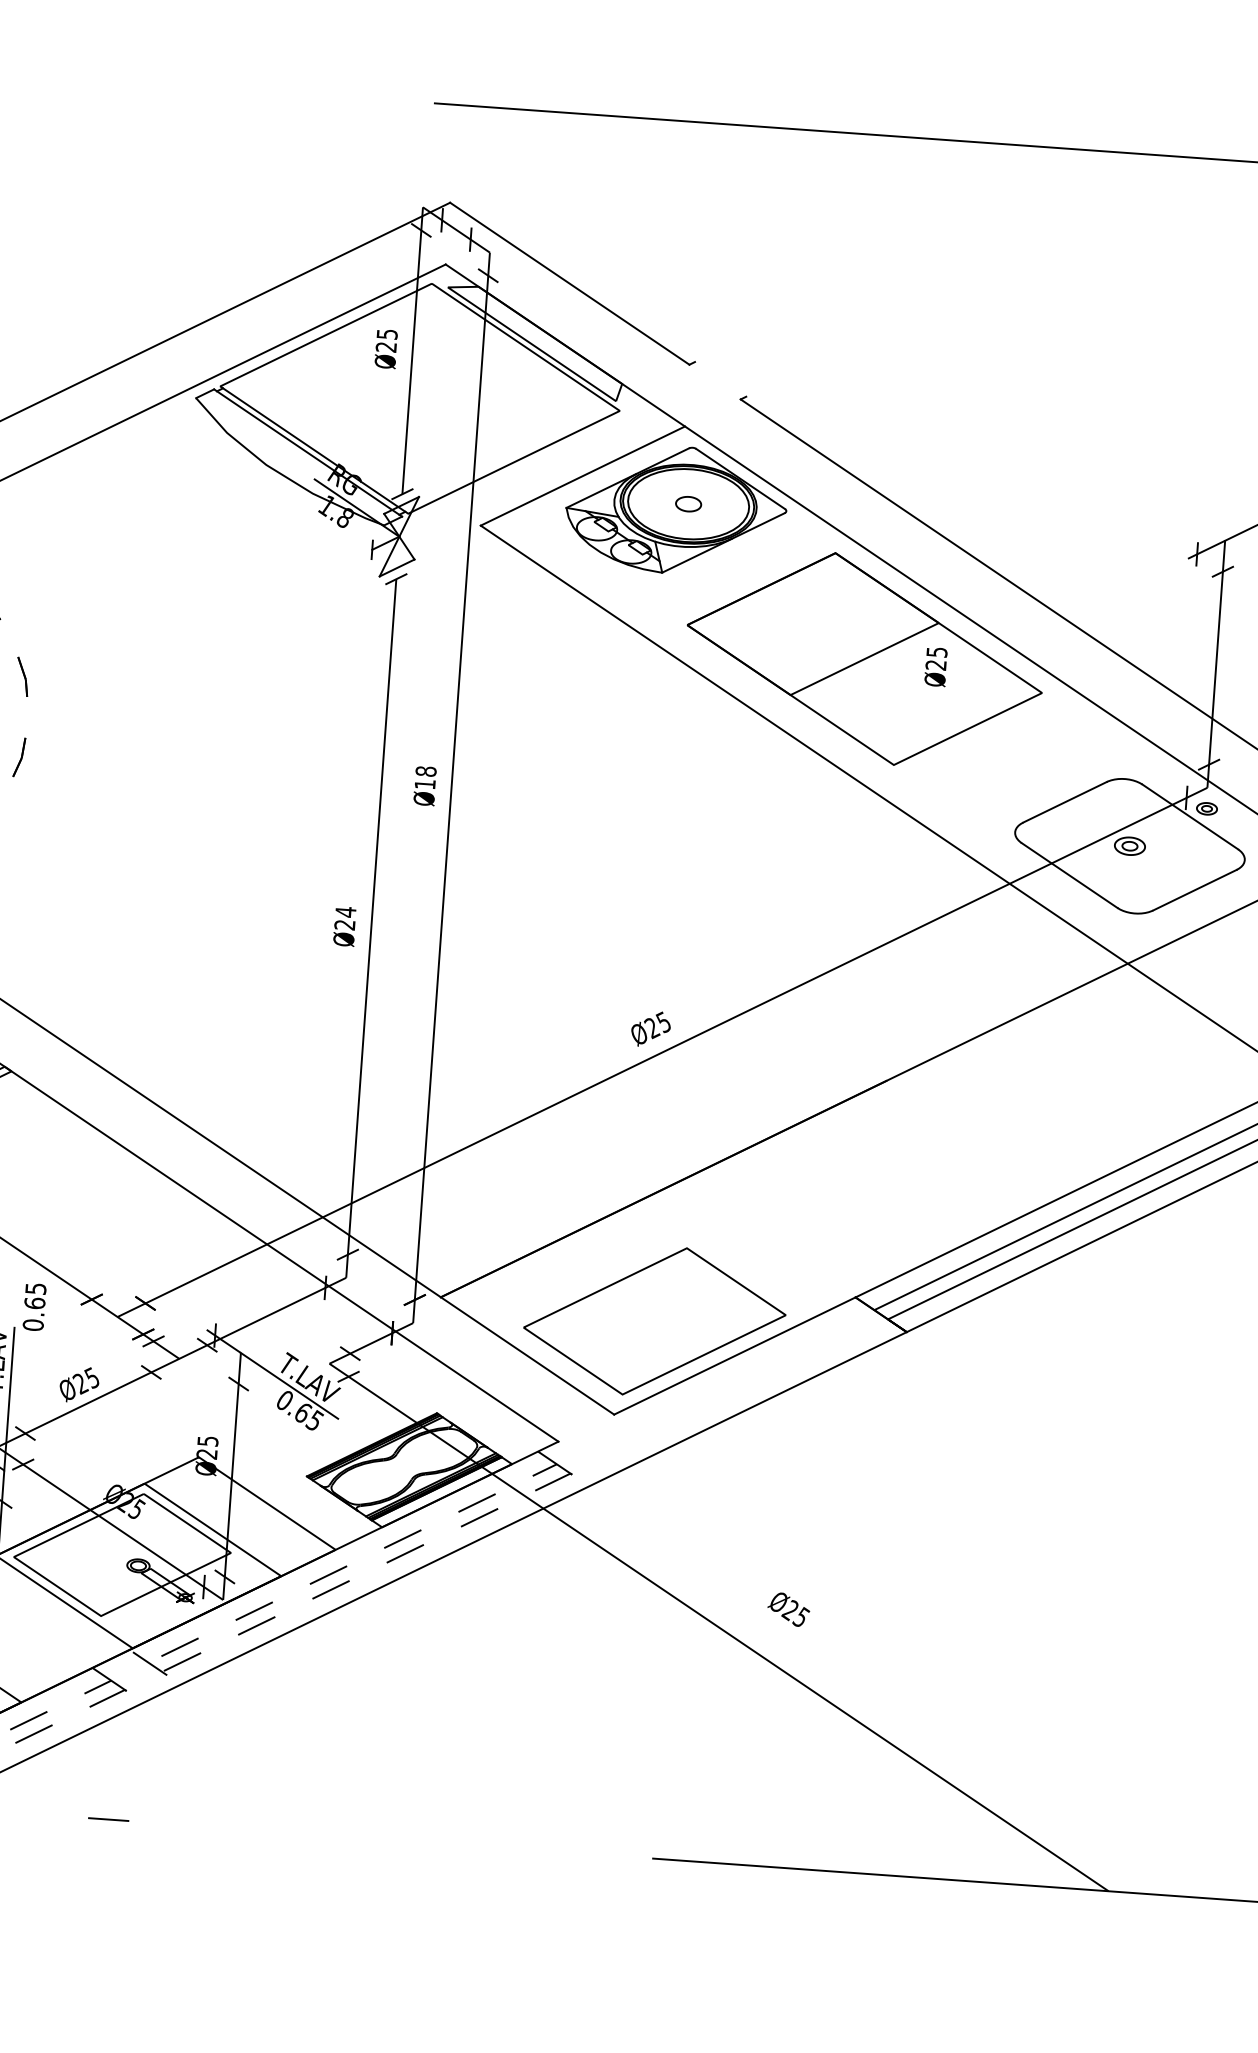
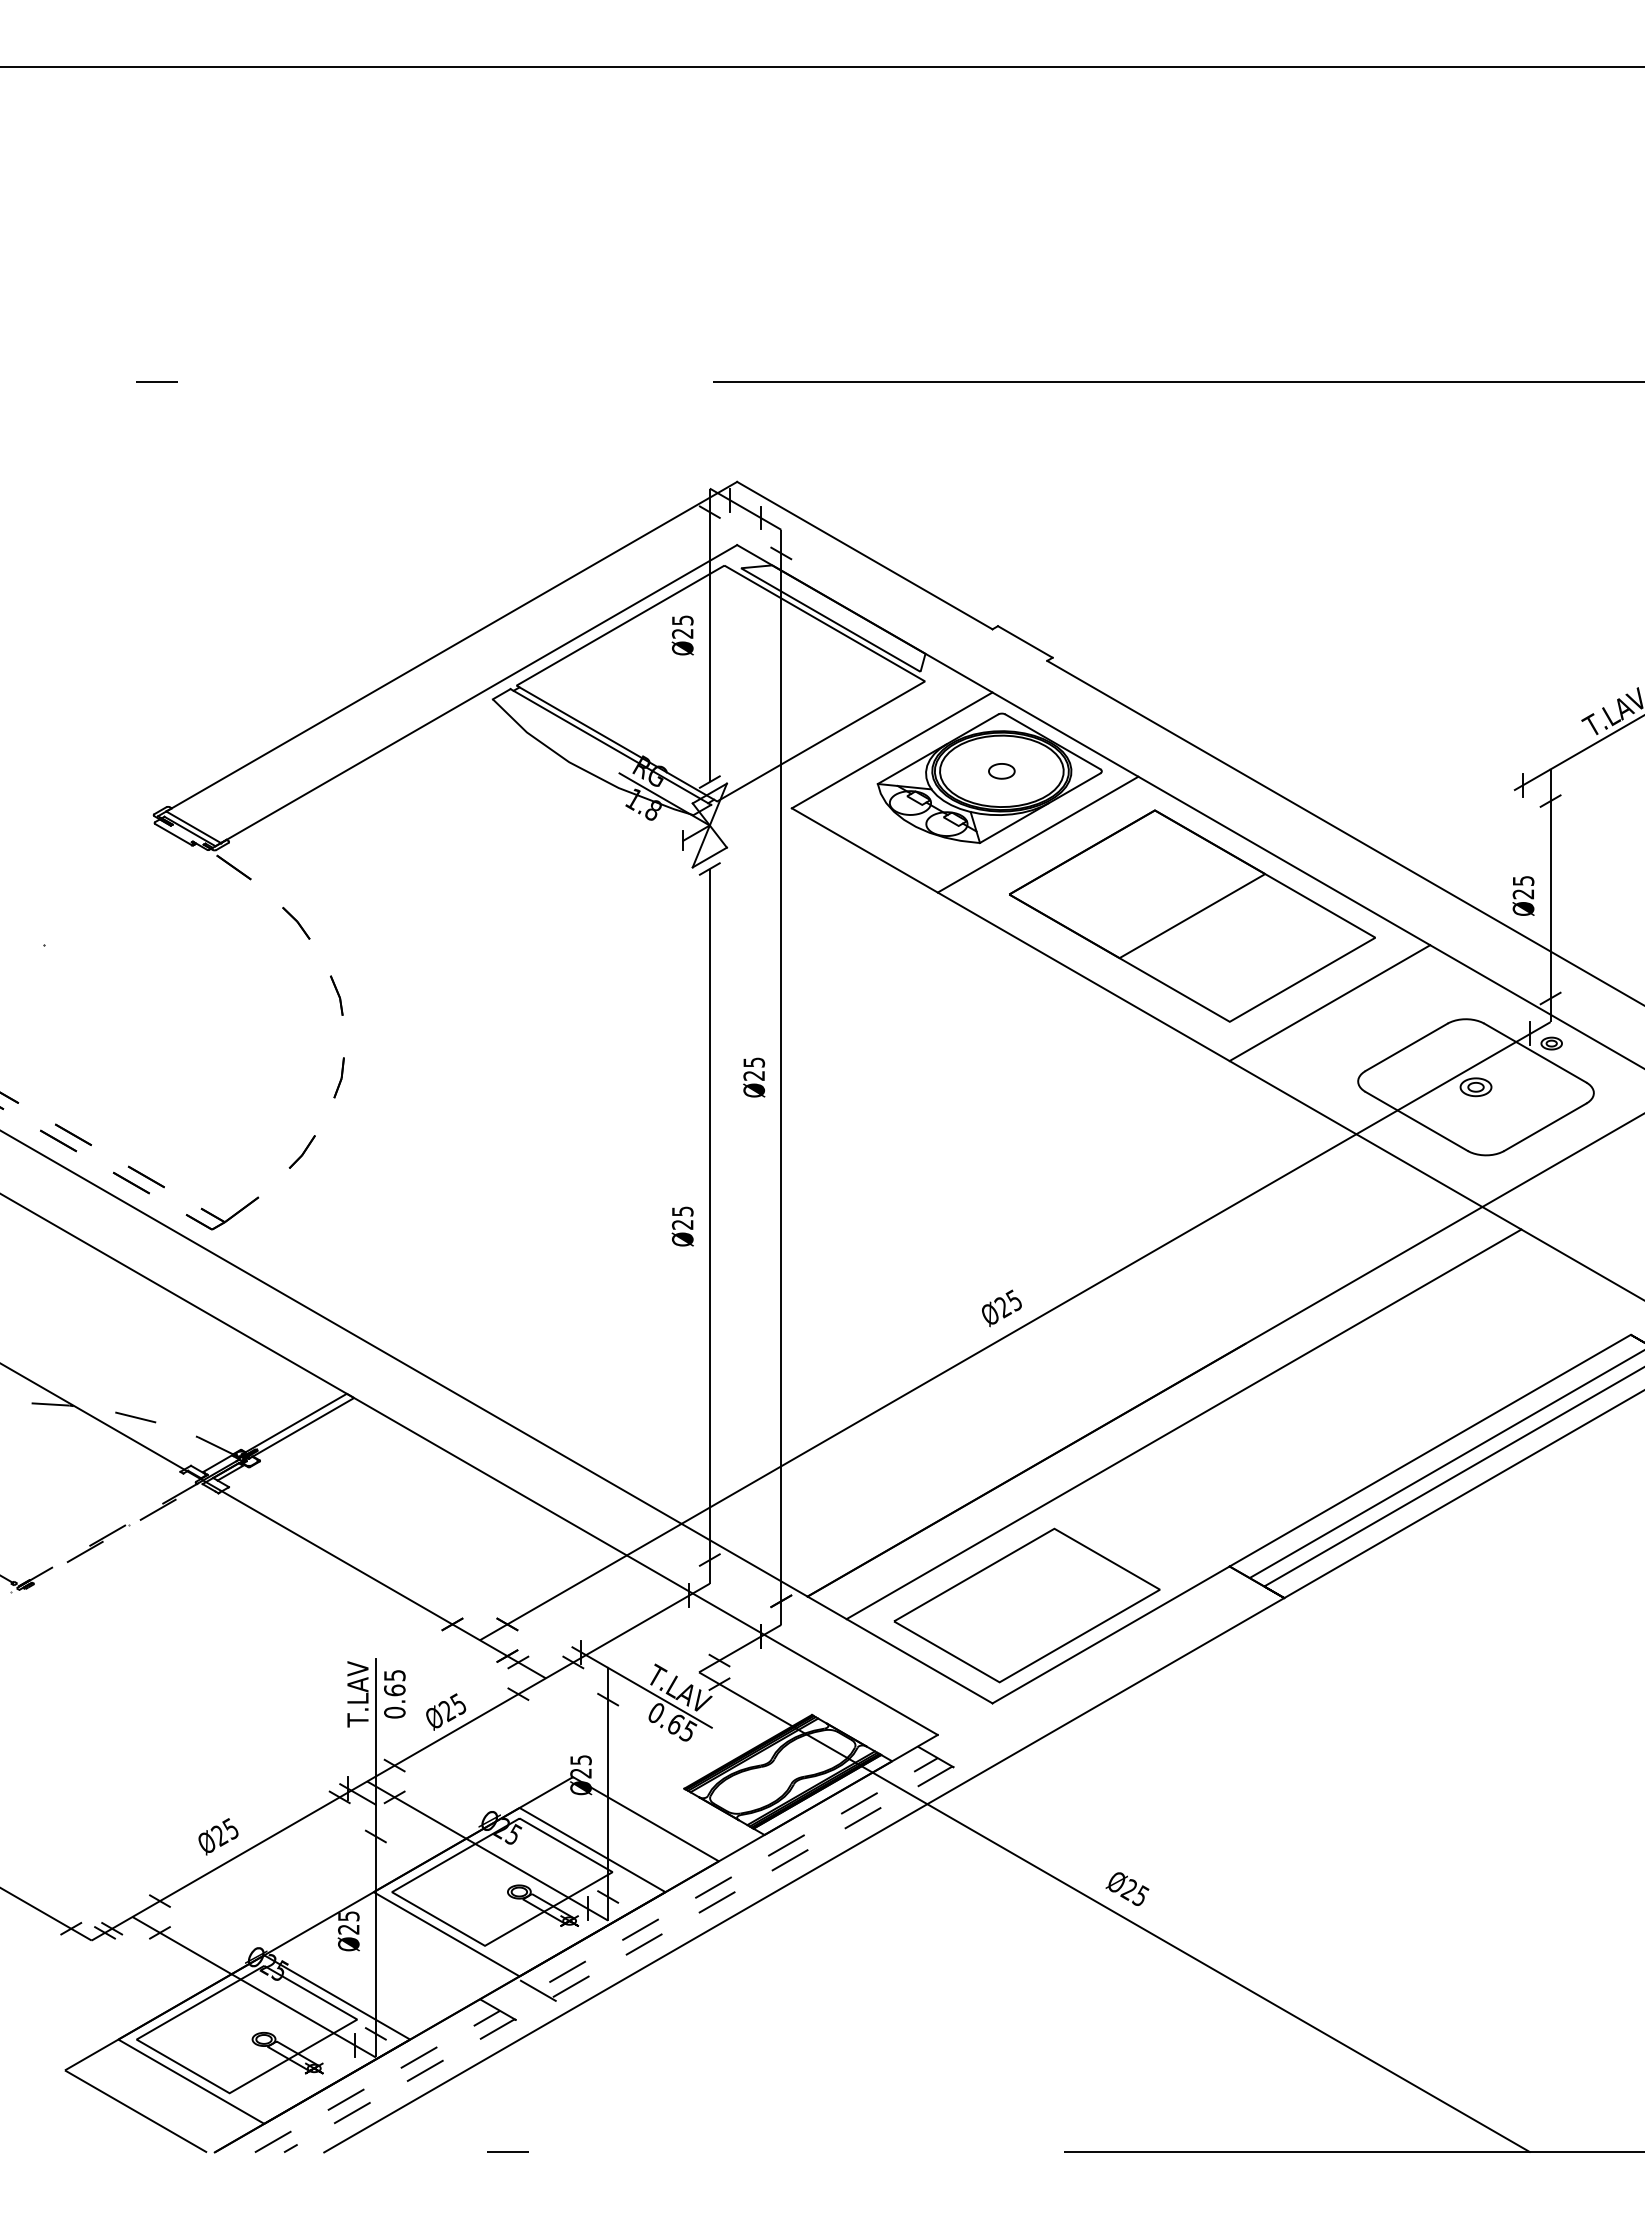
line: (719, 378) -> (1024, 641), added
line: (719, 568) -> (1037, 834), added
text: (936, 666) -> (1523, 895), moved
line: (992, 754) -> (1329, 1003), added
text: (425, 777) -> (753, 1068), Ø18 -> Ø25
text: (345, 912) -> (682, 1211), Ø24 -> Ø25
line: (820, 1155) -> (1183, 1424), added
text: (34, 1307) -> (394, 1694), moved
text: (788, 1609) -> (1127, 1888), moved

